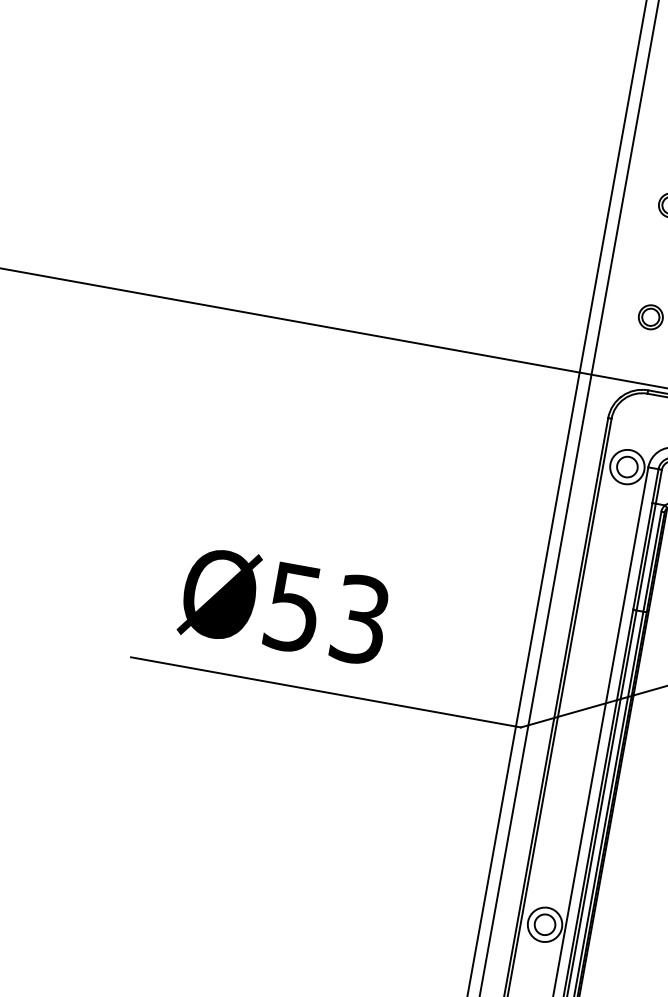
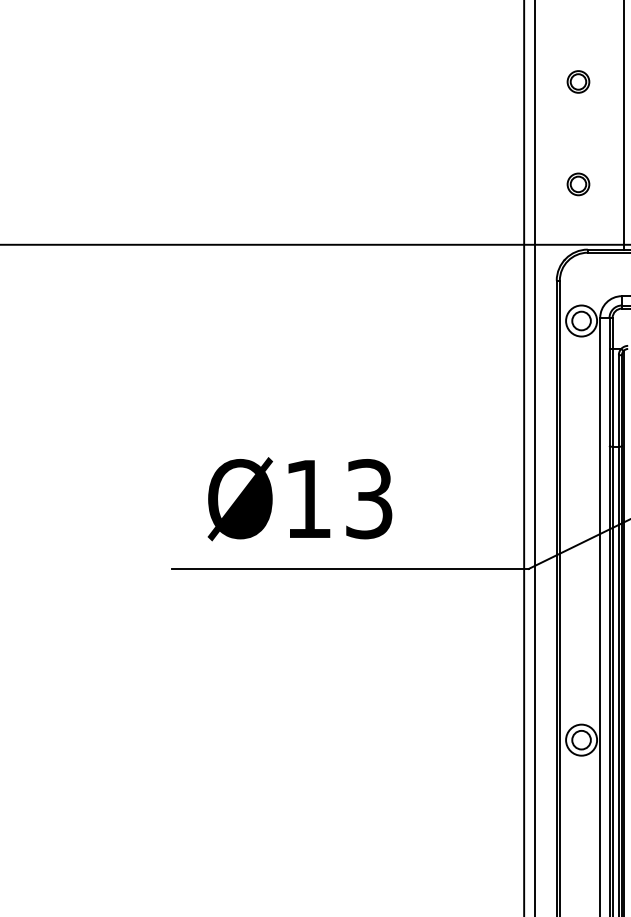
text: (293, 608) -> (307, 499), Ø53 -> Ø13

